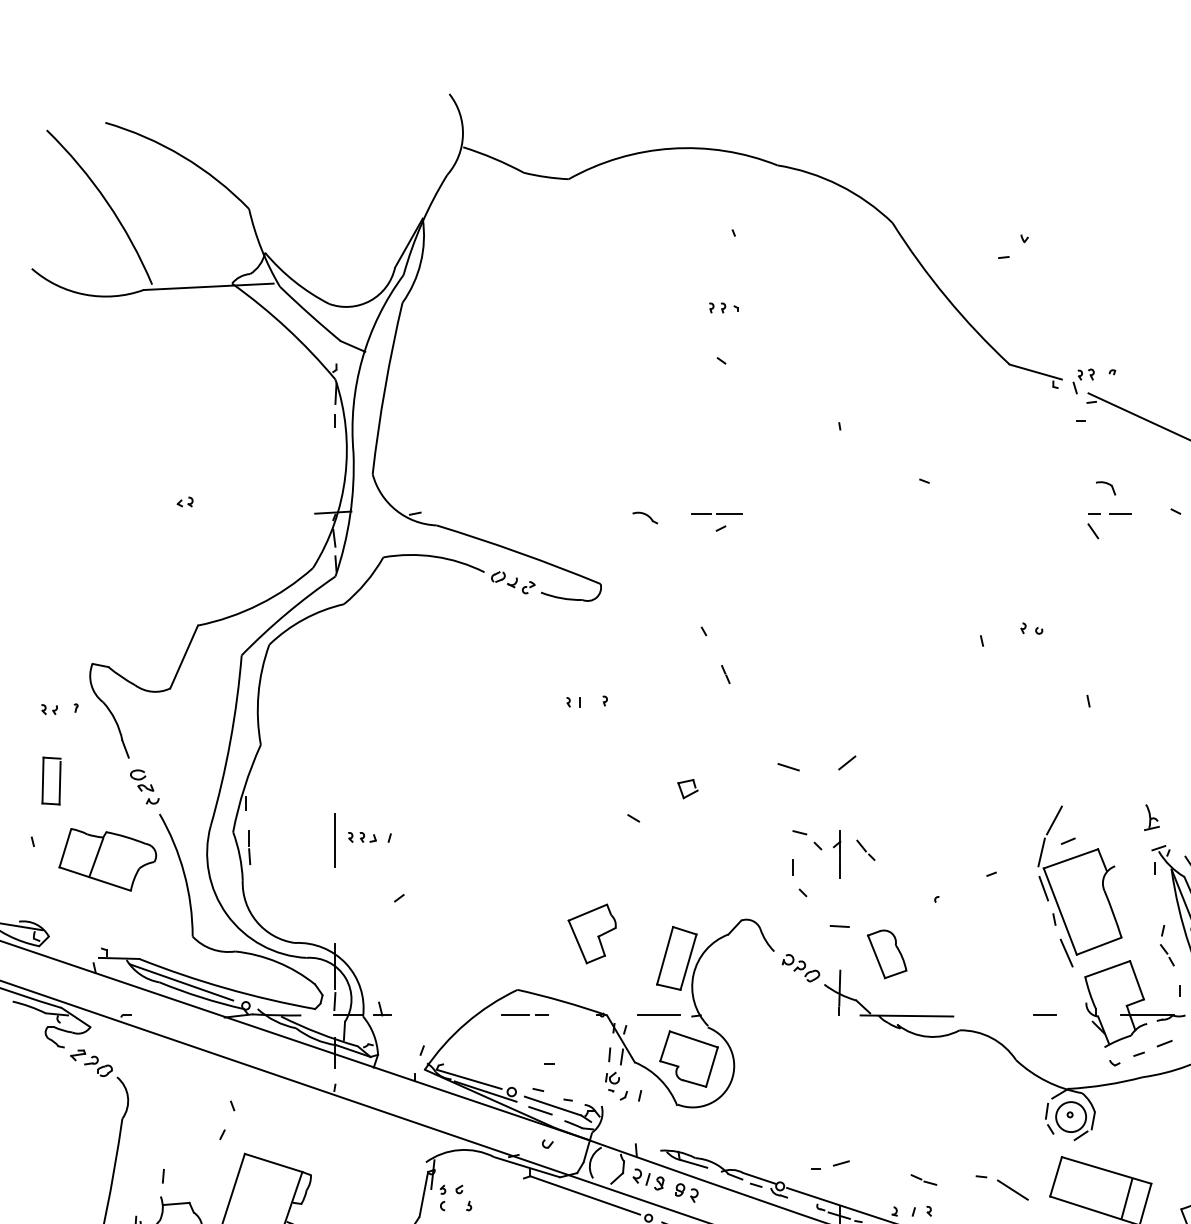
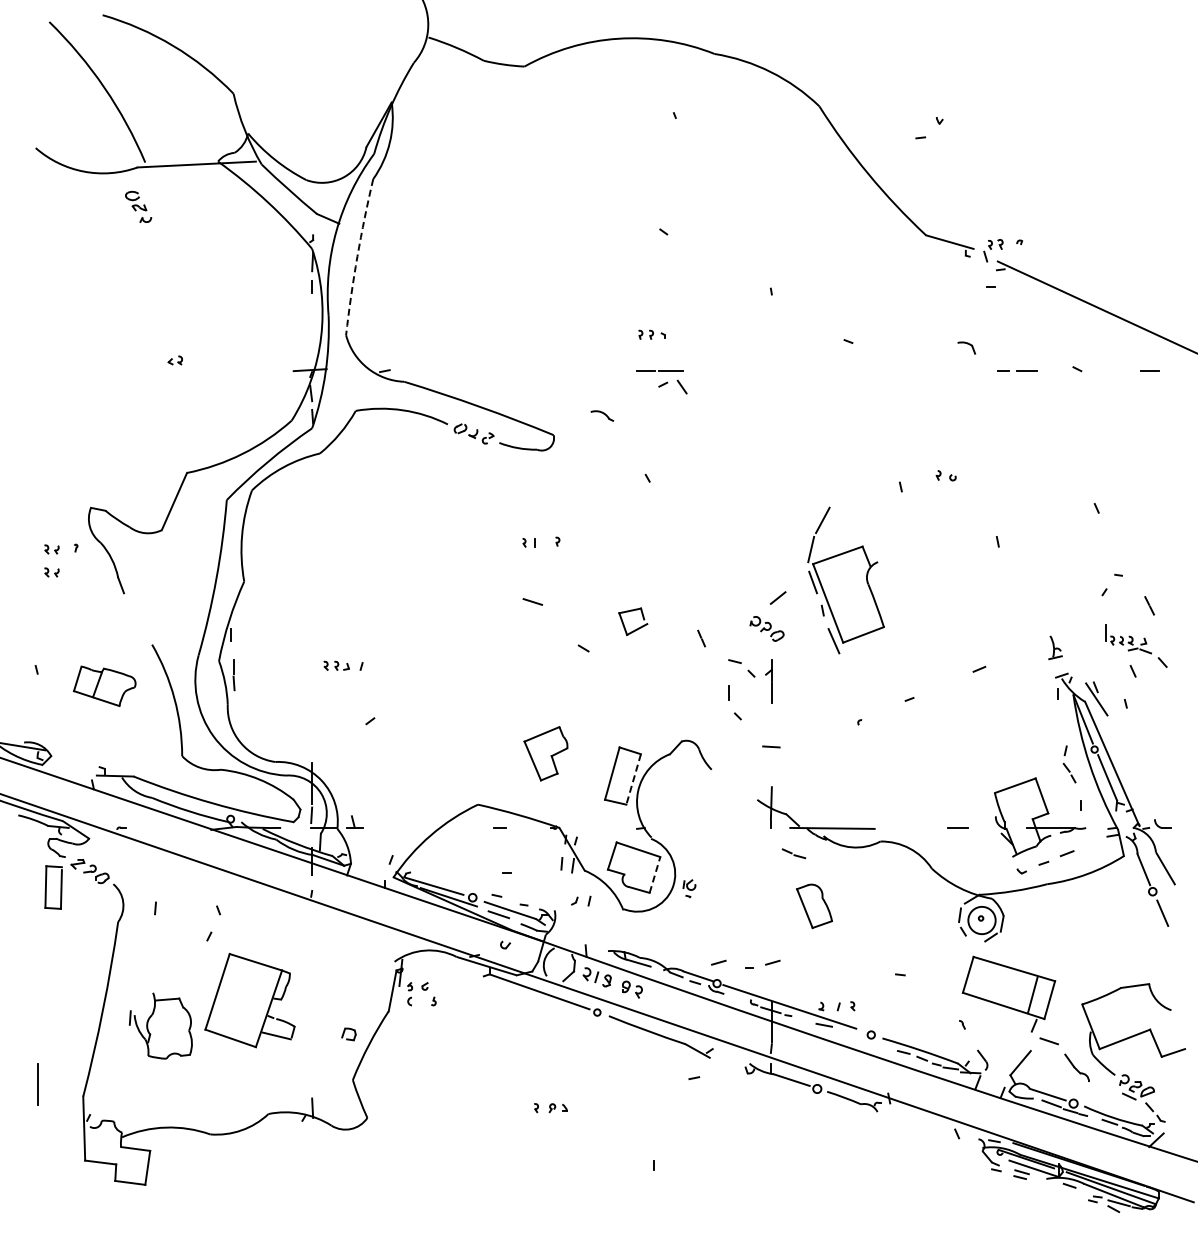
part: (723, 307) -> (651, 334), moved
arc: (385, 387) -> (357, 256), solid -> dashed
part: (1105, 487) -> (966, 347), moved
part: (645, 517) -> (602, 415), moved
line: (1092, 530) -> (681, 386), moved
line: (725, 674) -> (701, 638), moved
part: (49, 734) -> (51, 572), added
line: (788, 766) -> (532, 601), moved
part: (51, 781) -> (53, 887), moved
part: (144, 786) -> (138, 206), moved
part: (687, 788) -> (632, 621), size x1.6
line: (335, 840) -> (312, 668), removed
line: (865, 850) -> (794, 677), removed
part: (107, 860) -> (104, 686), size x0.7
part: (1079, 886) -> (845, 580), moved
part: (887, 954) -> (814, 906), moved
line: (688, 962) -> (633, 779), solid -> dashed
part: (800, 967) -> (766, 628), moved
line: (180, 981) -> (171, 797), removed
line: (514, 1014) -> (475, 827), removed
line: (658, 1014) -> (606, 827), removed
line: (712, 1066) -> (655, 874), solid -> dashed
part: (612, 1081) -> (689, 888), moved
line: (781, 1163) -> (718, 962), added
line: (163, 1176) -> (155, 908), moved
part: (923, 1179) -> (793, 853), moved
line: (1012, 1189) -> (928, 986), removed

